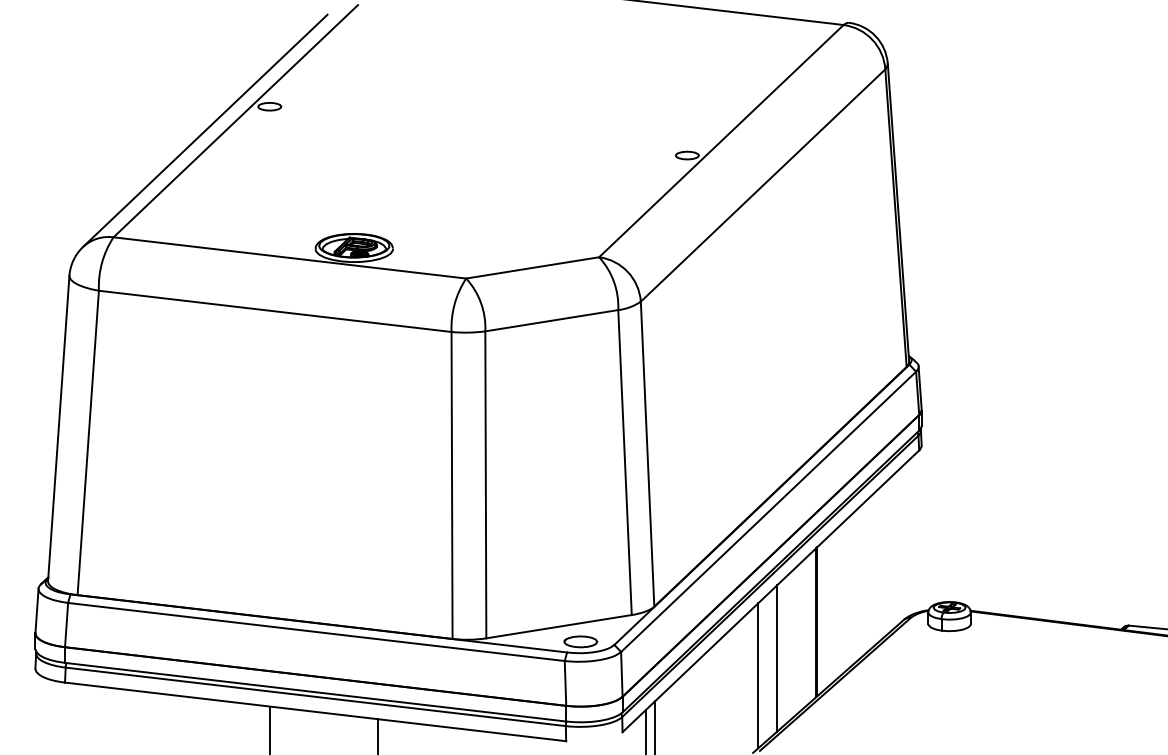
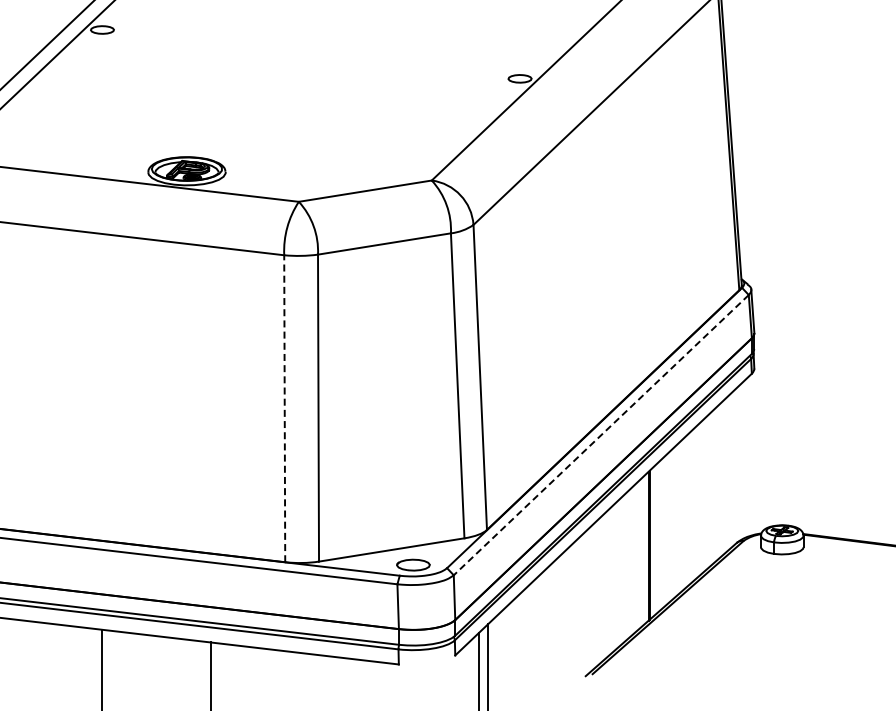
line: (452, 484) -> (285, 407), solid -> dashed
line: (768, 512) -> (601, 435), solid -> dashed
line: (777, 658) -> (610, 581), removed
line: (758, 675) -> (591, 598), removed

